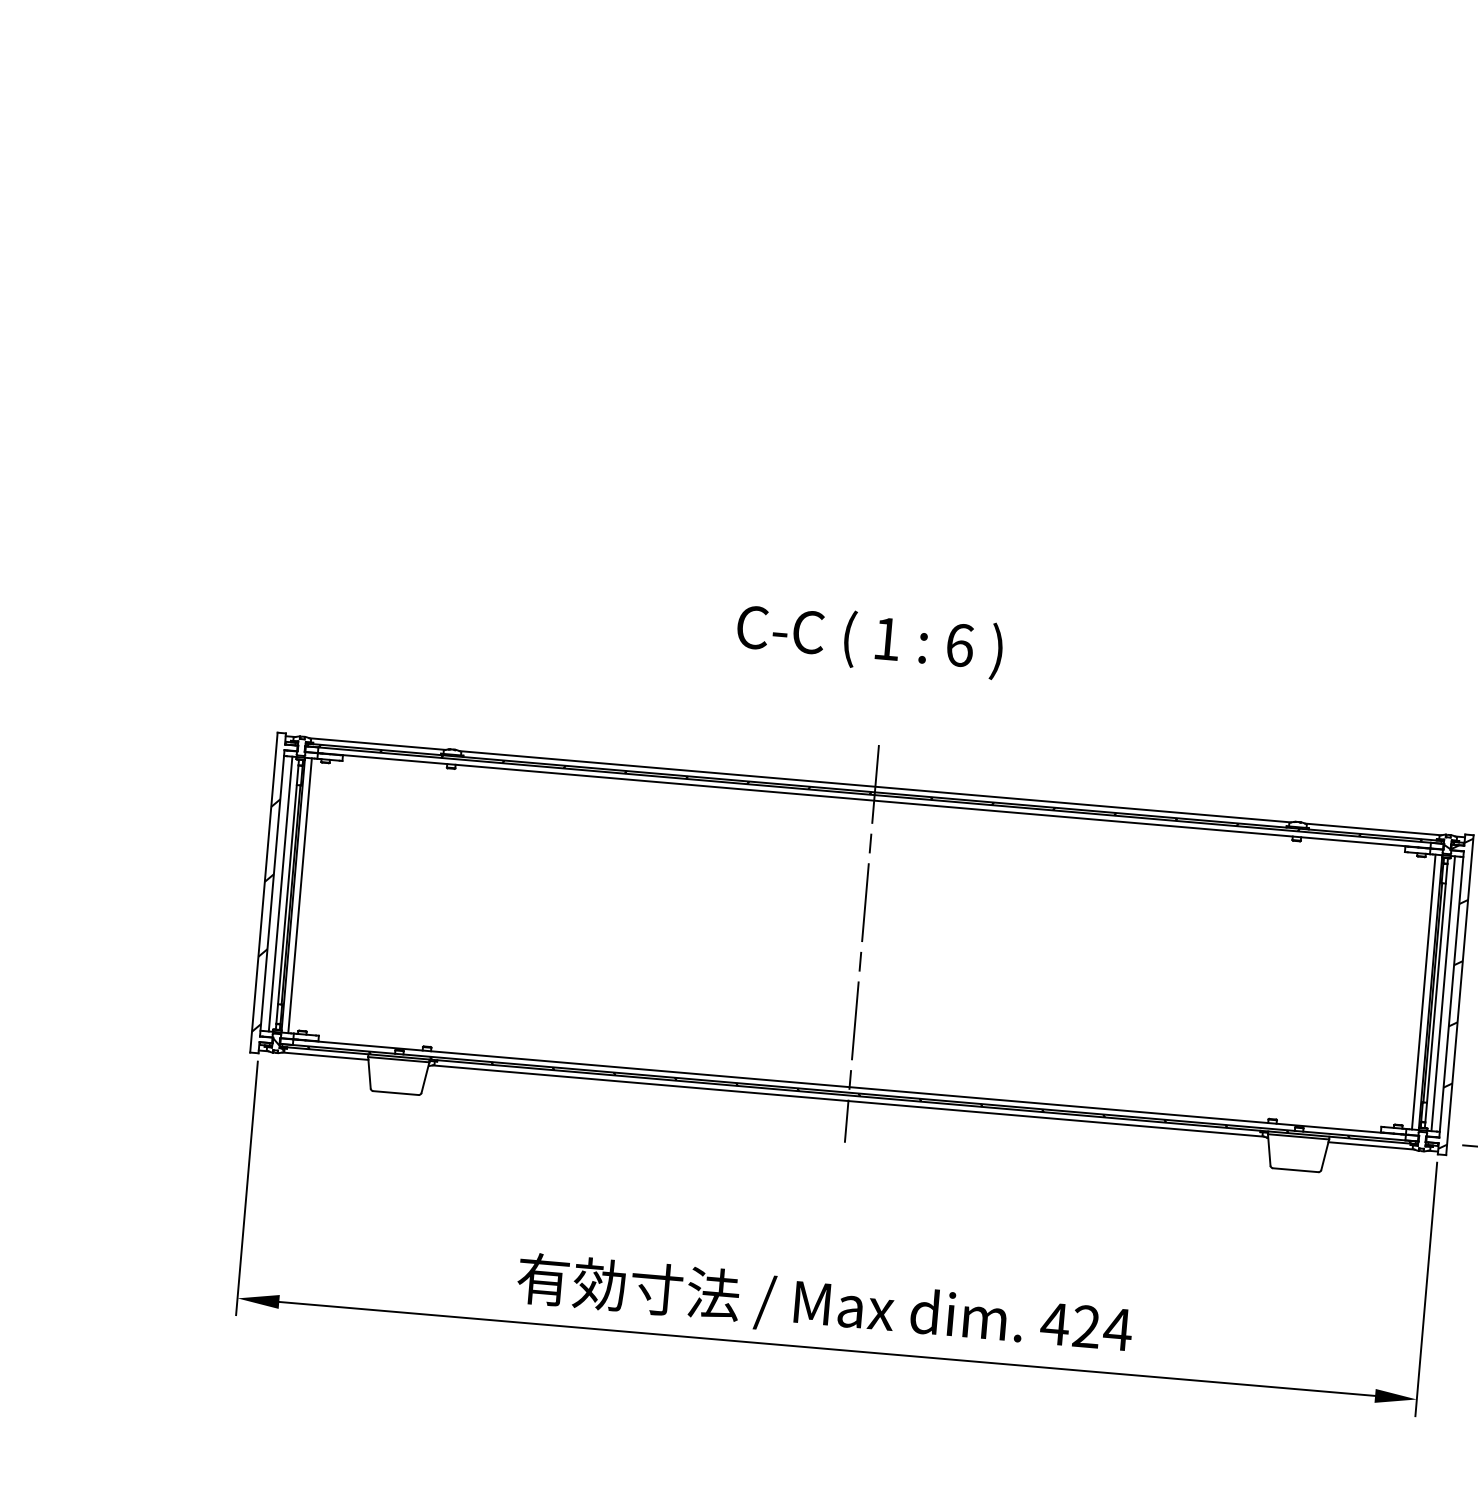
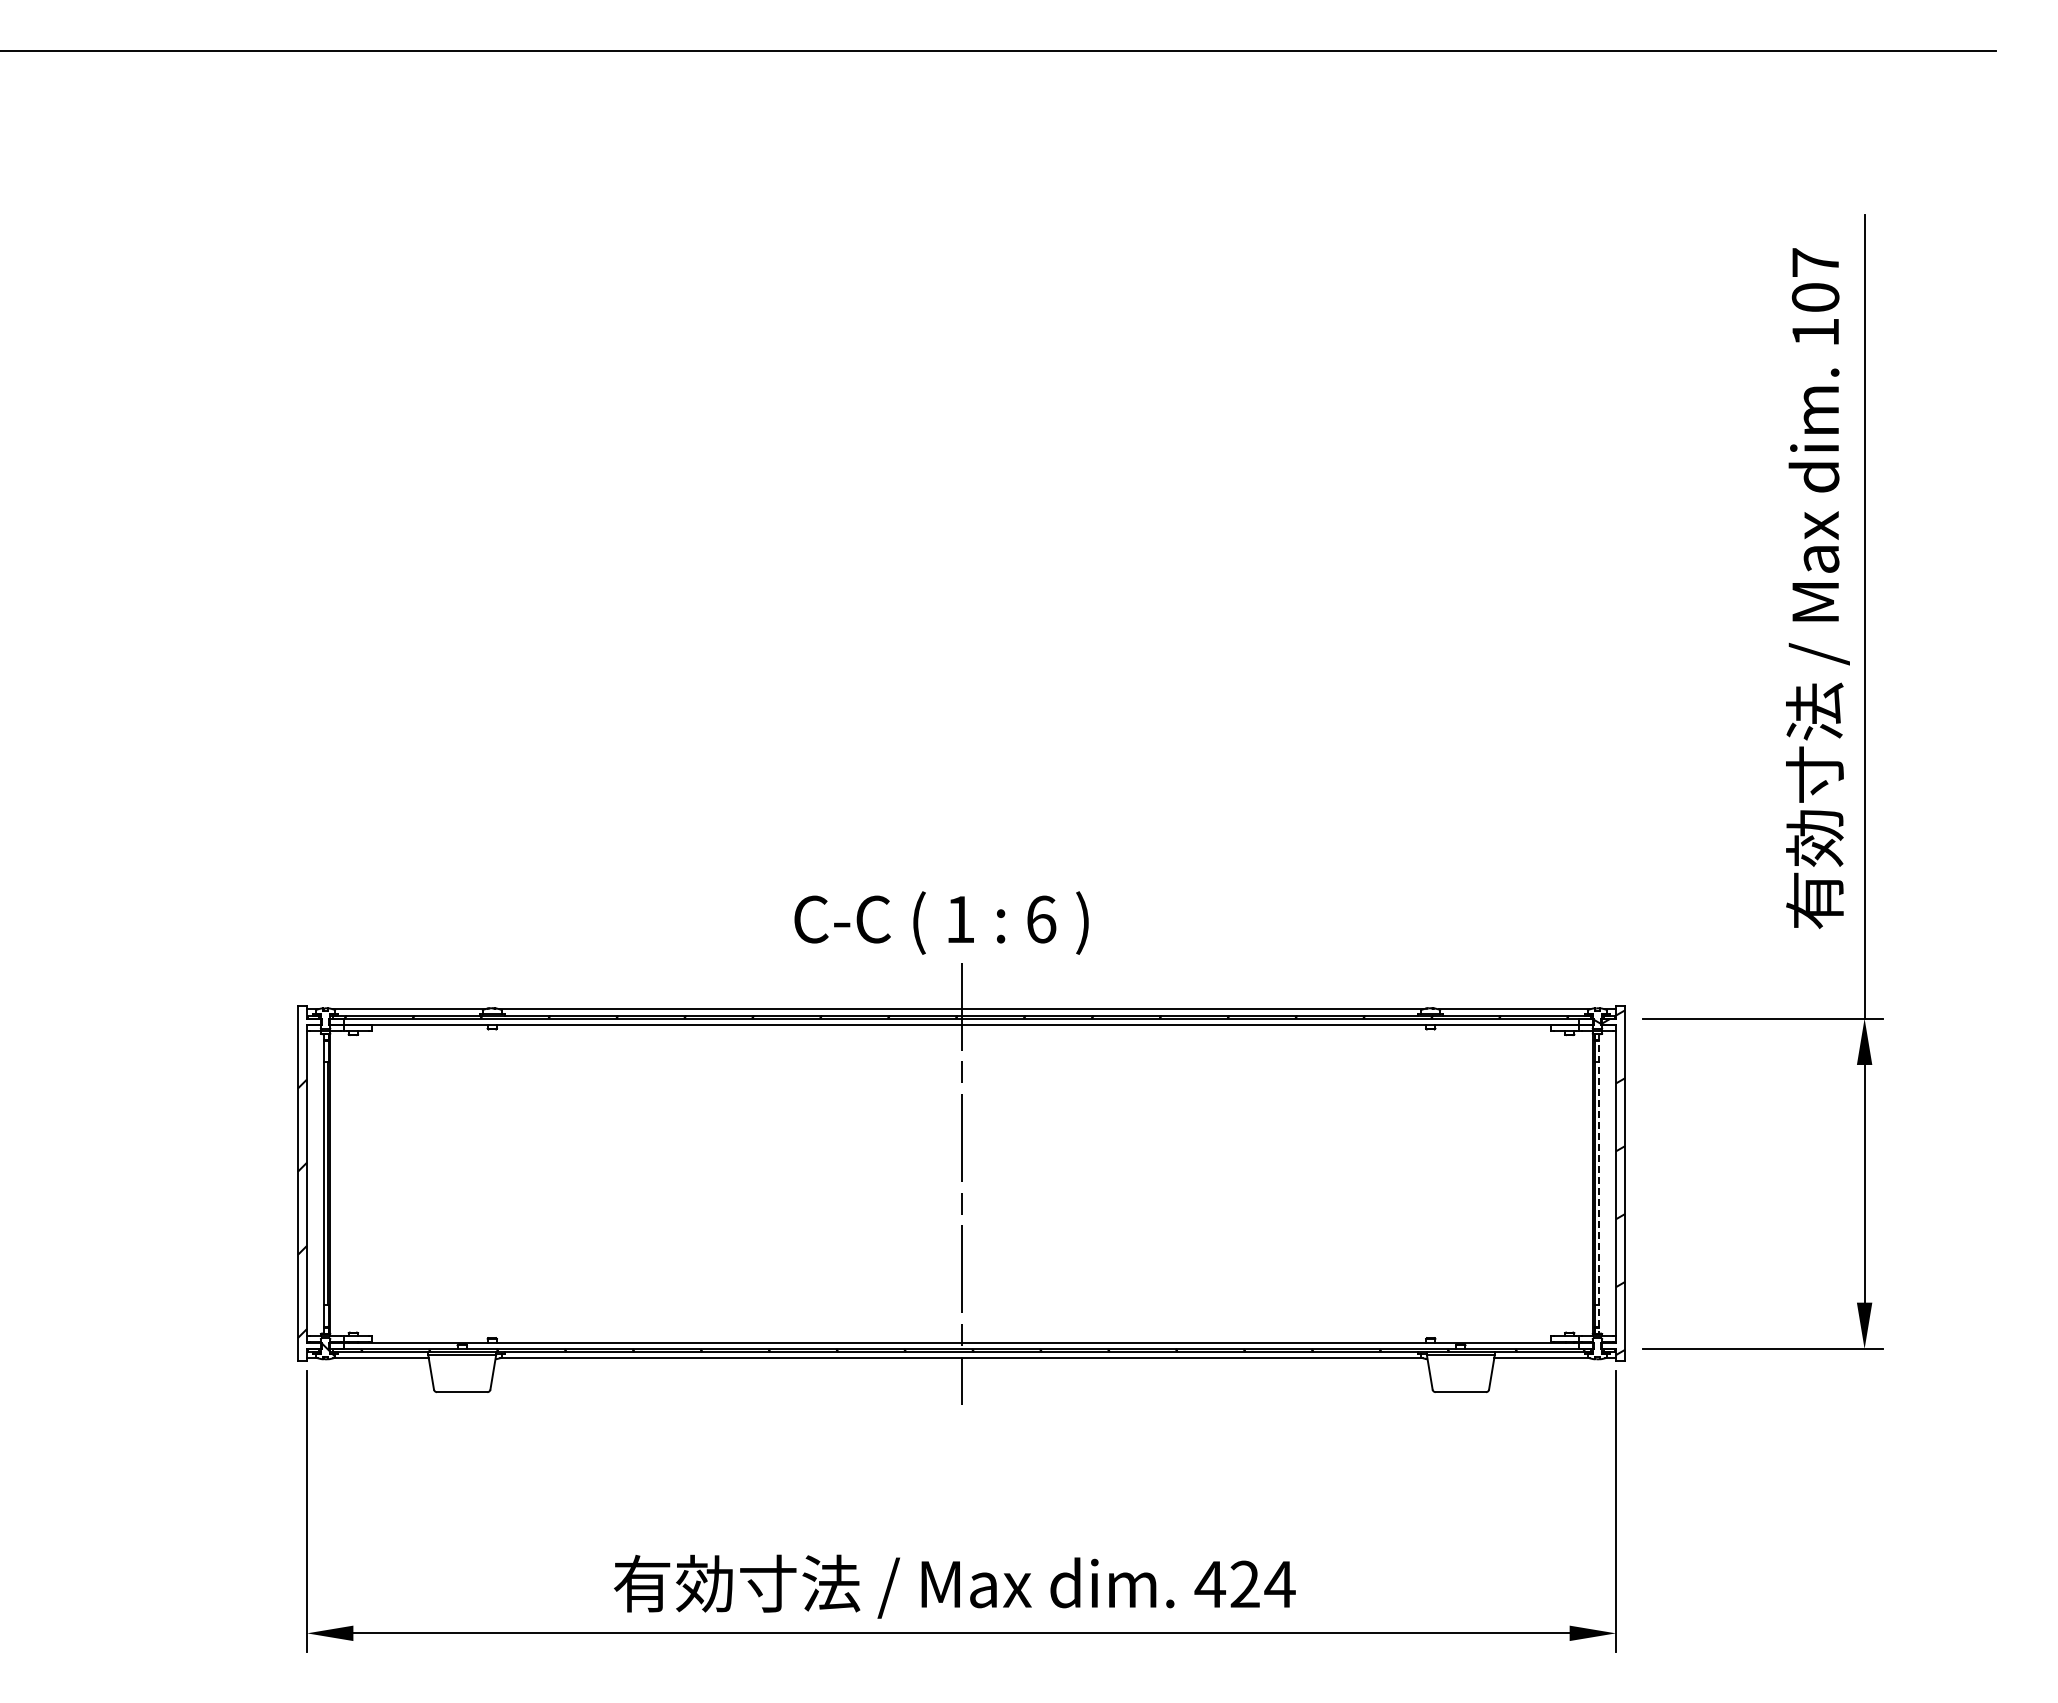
text: (869, 640) -> (941, 922), moved
line: (280, 893) -> (316, 1183), removed
line: (299, 895) -> (337, 1183), removed
line: (1424, 991) -> (1585, 1183), removed
line: (1436, 992) -> (1599, 1183), solid -> dashed
line: (1443, 993) -> (1606, 1183), removed

